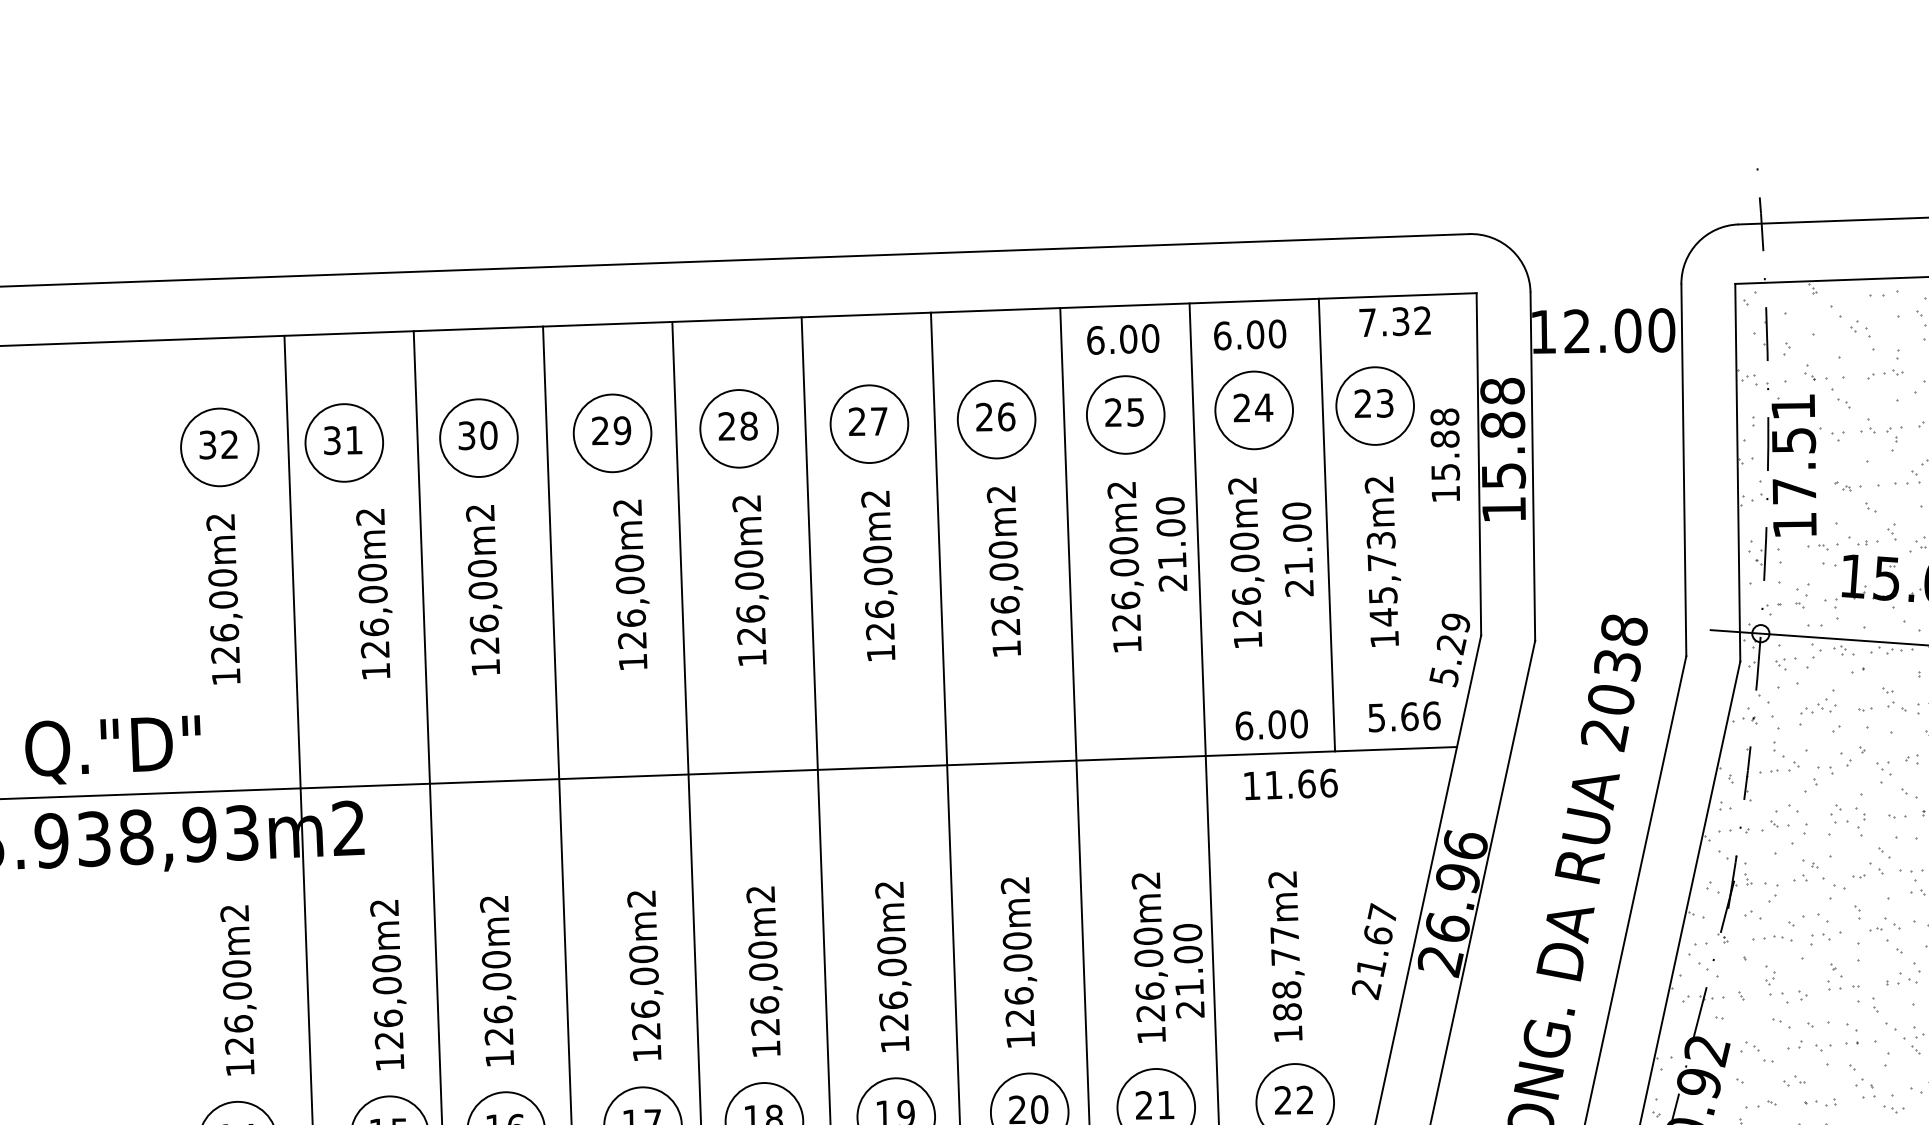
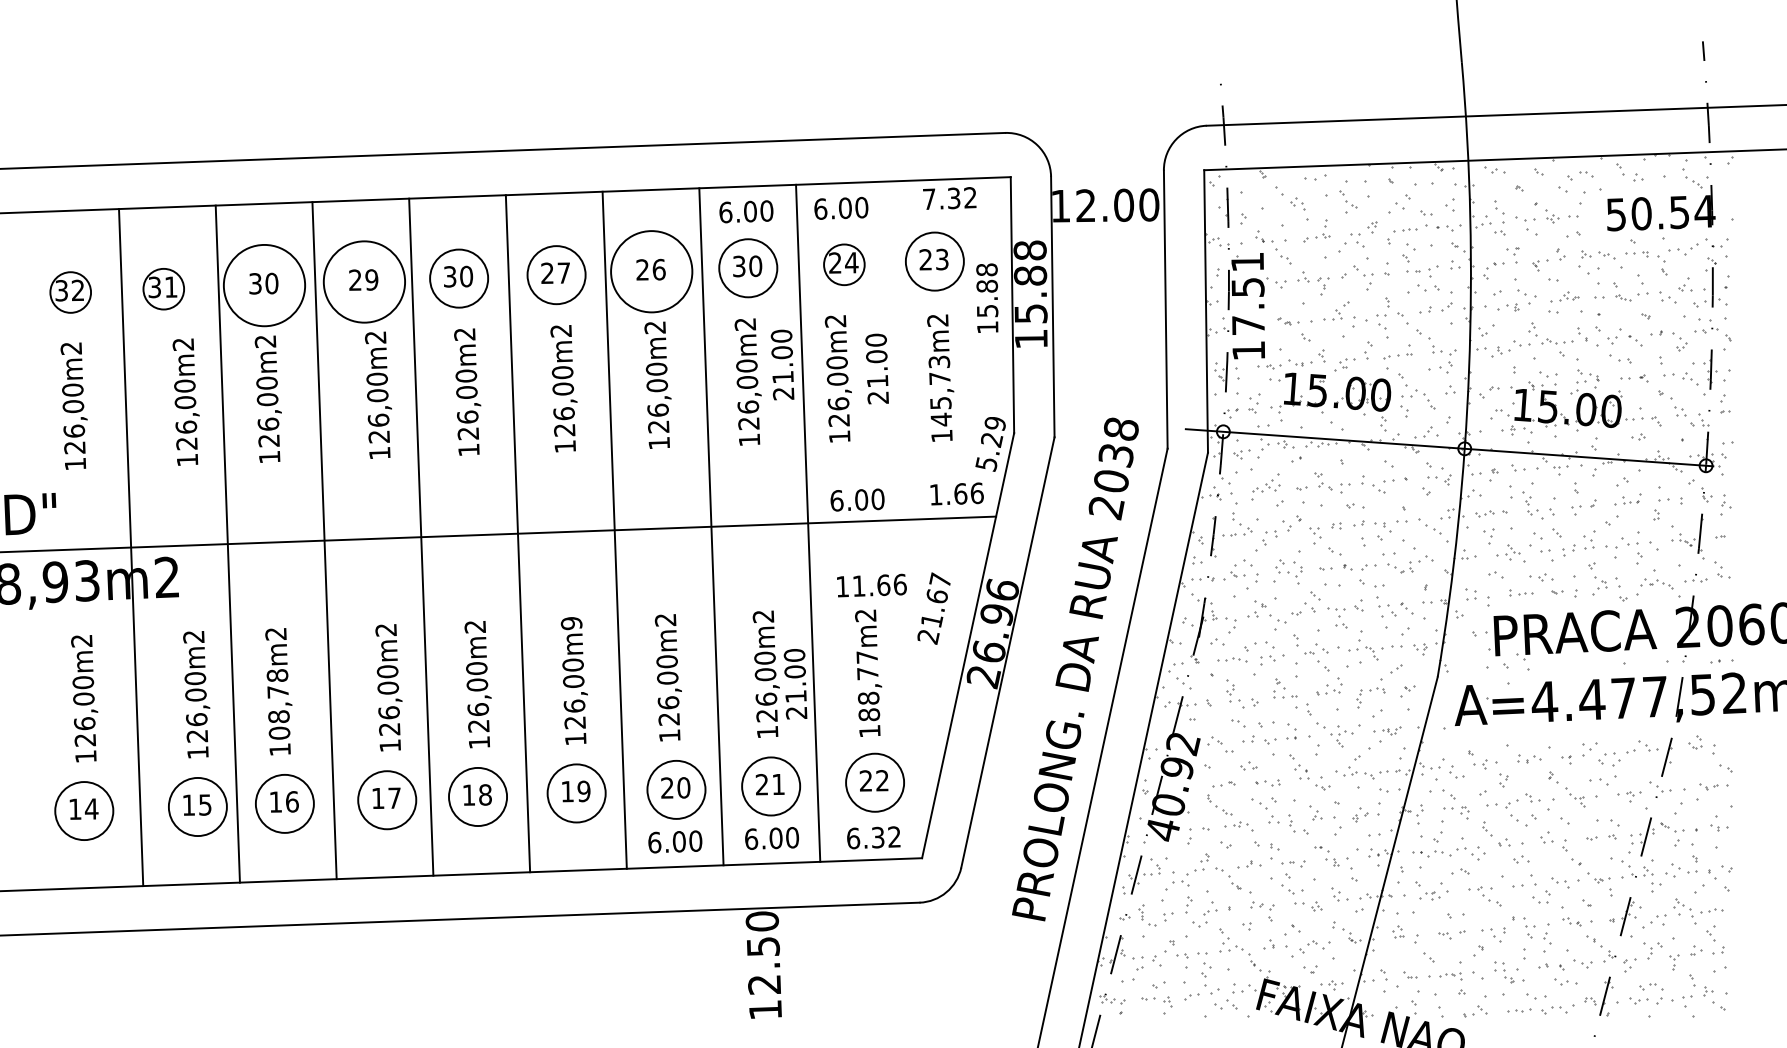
circle: (1254, 409) -> (844, 264), size x0.7
text: (1124, 412) -> (747, 266), 25 -> 30
circle: (996, 419) -> (651, 271), size x1.4
text: (738, 426) -> (458, 276), 28 -> 30
circle: (612, 432) -> (364, 281), size x1.4
circle: (478, 438) -> (264, 285), size x1.4
circle: (343, 443) -> (163, 289), size x0.7
circle: (219, 447) -> (70, 292), size x0.7
line: (1326, 524) -> (898, 350), removed
text: (1377, 717) -> (936, 494), 5.66 -> 1.66
text: (1290, 784) -> (871, 585), moved
text: (889, 889) -> (571, 623), 126,00m2 -> 126,00m9
text: (1373, 951) -> (933, 608), moved
text: (497, 998) -> (278, 704), 126,00m2 -> 108,78m2

